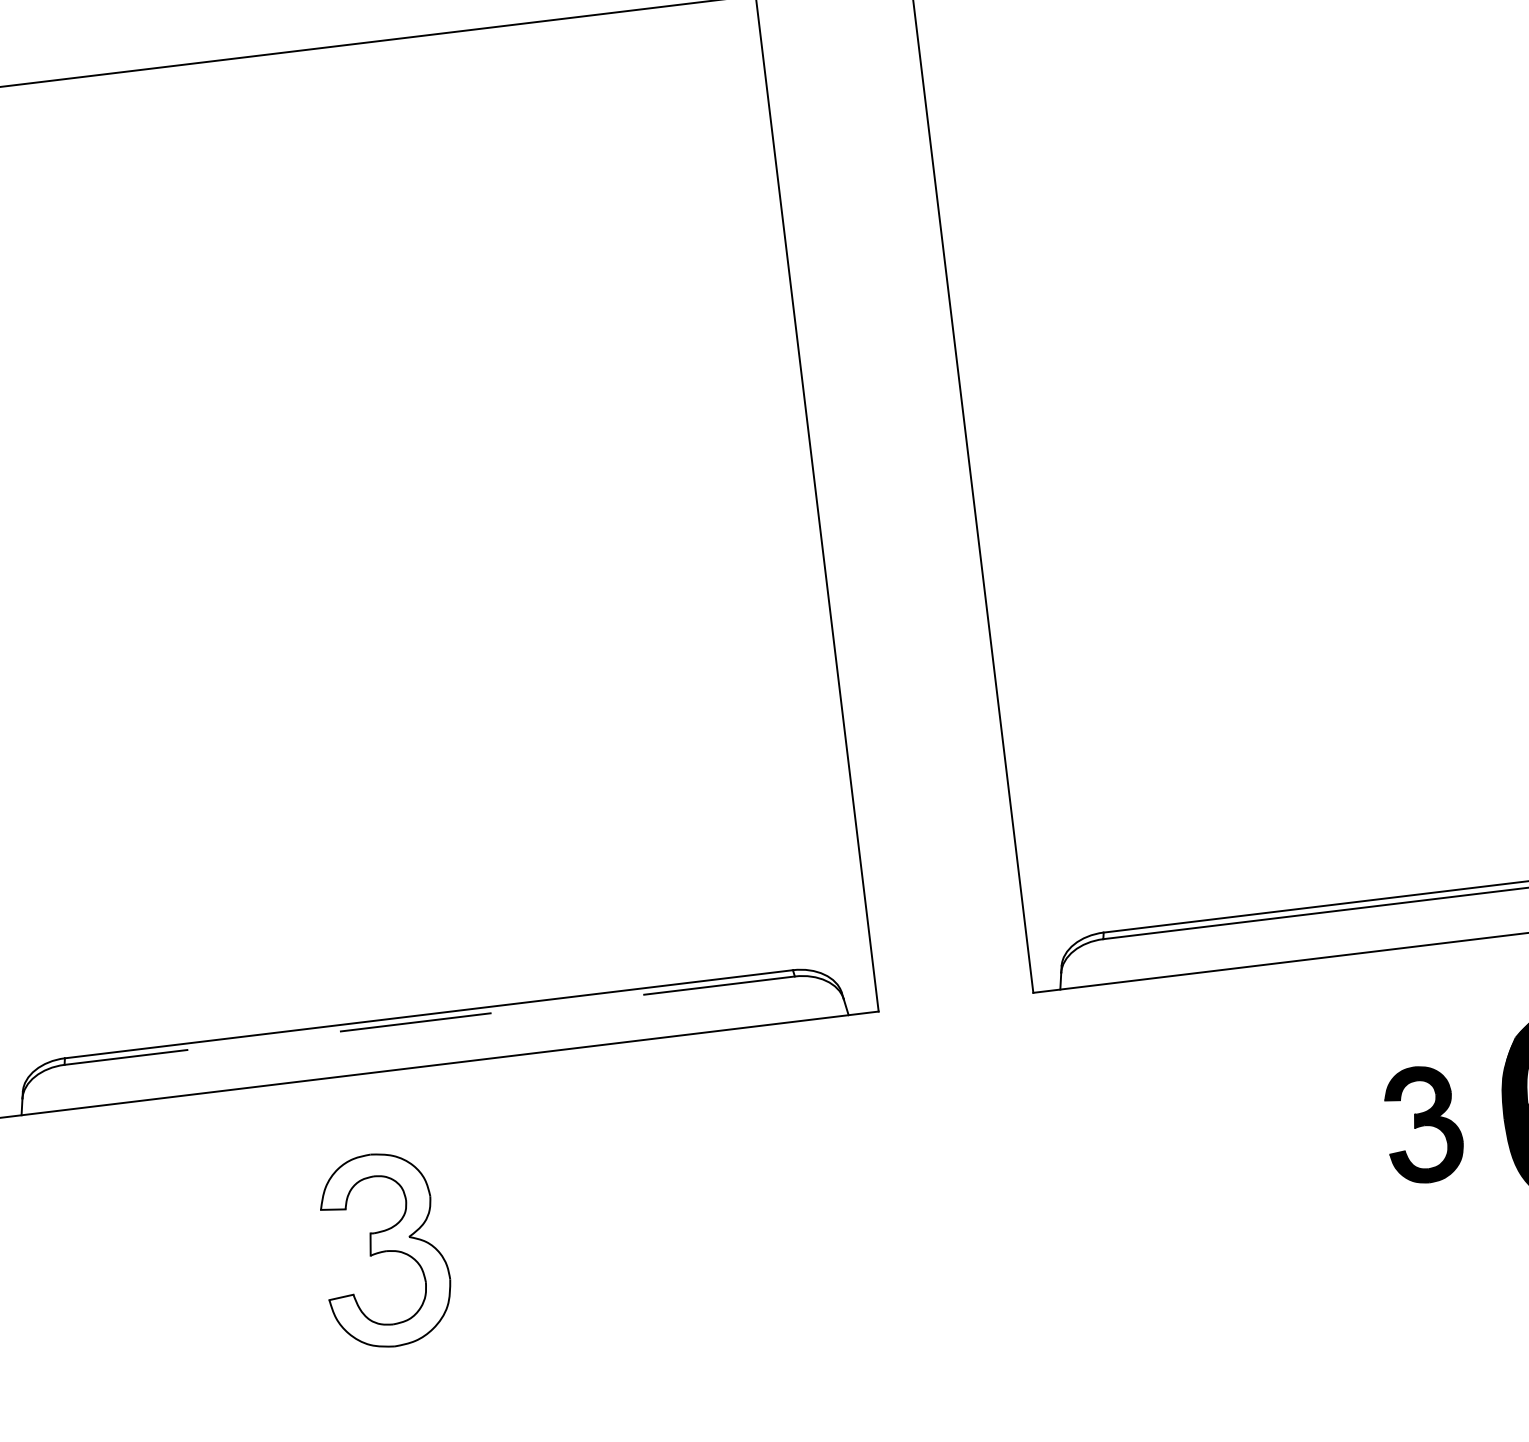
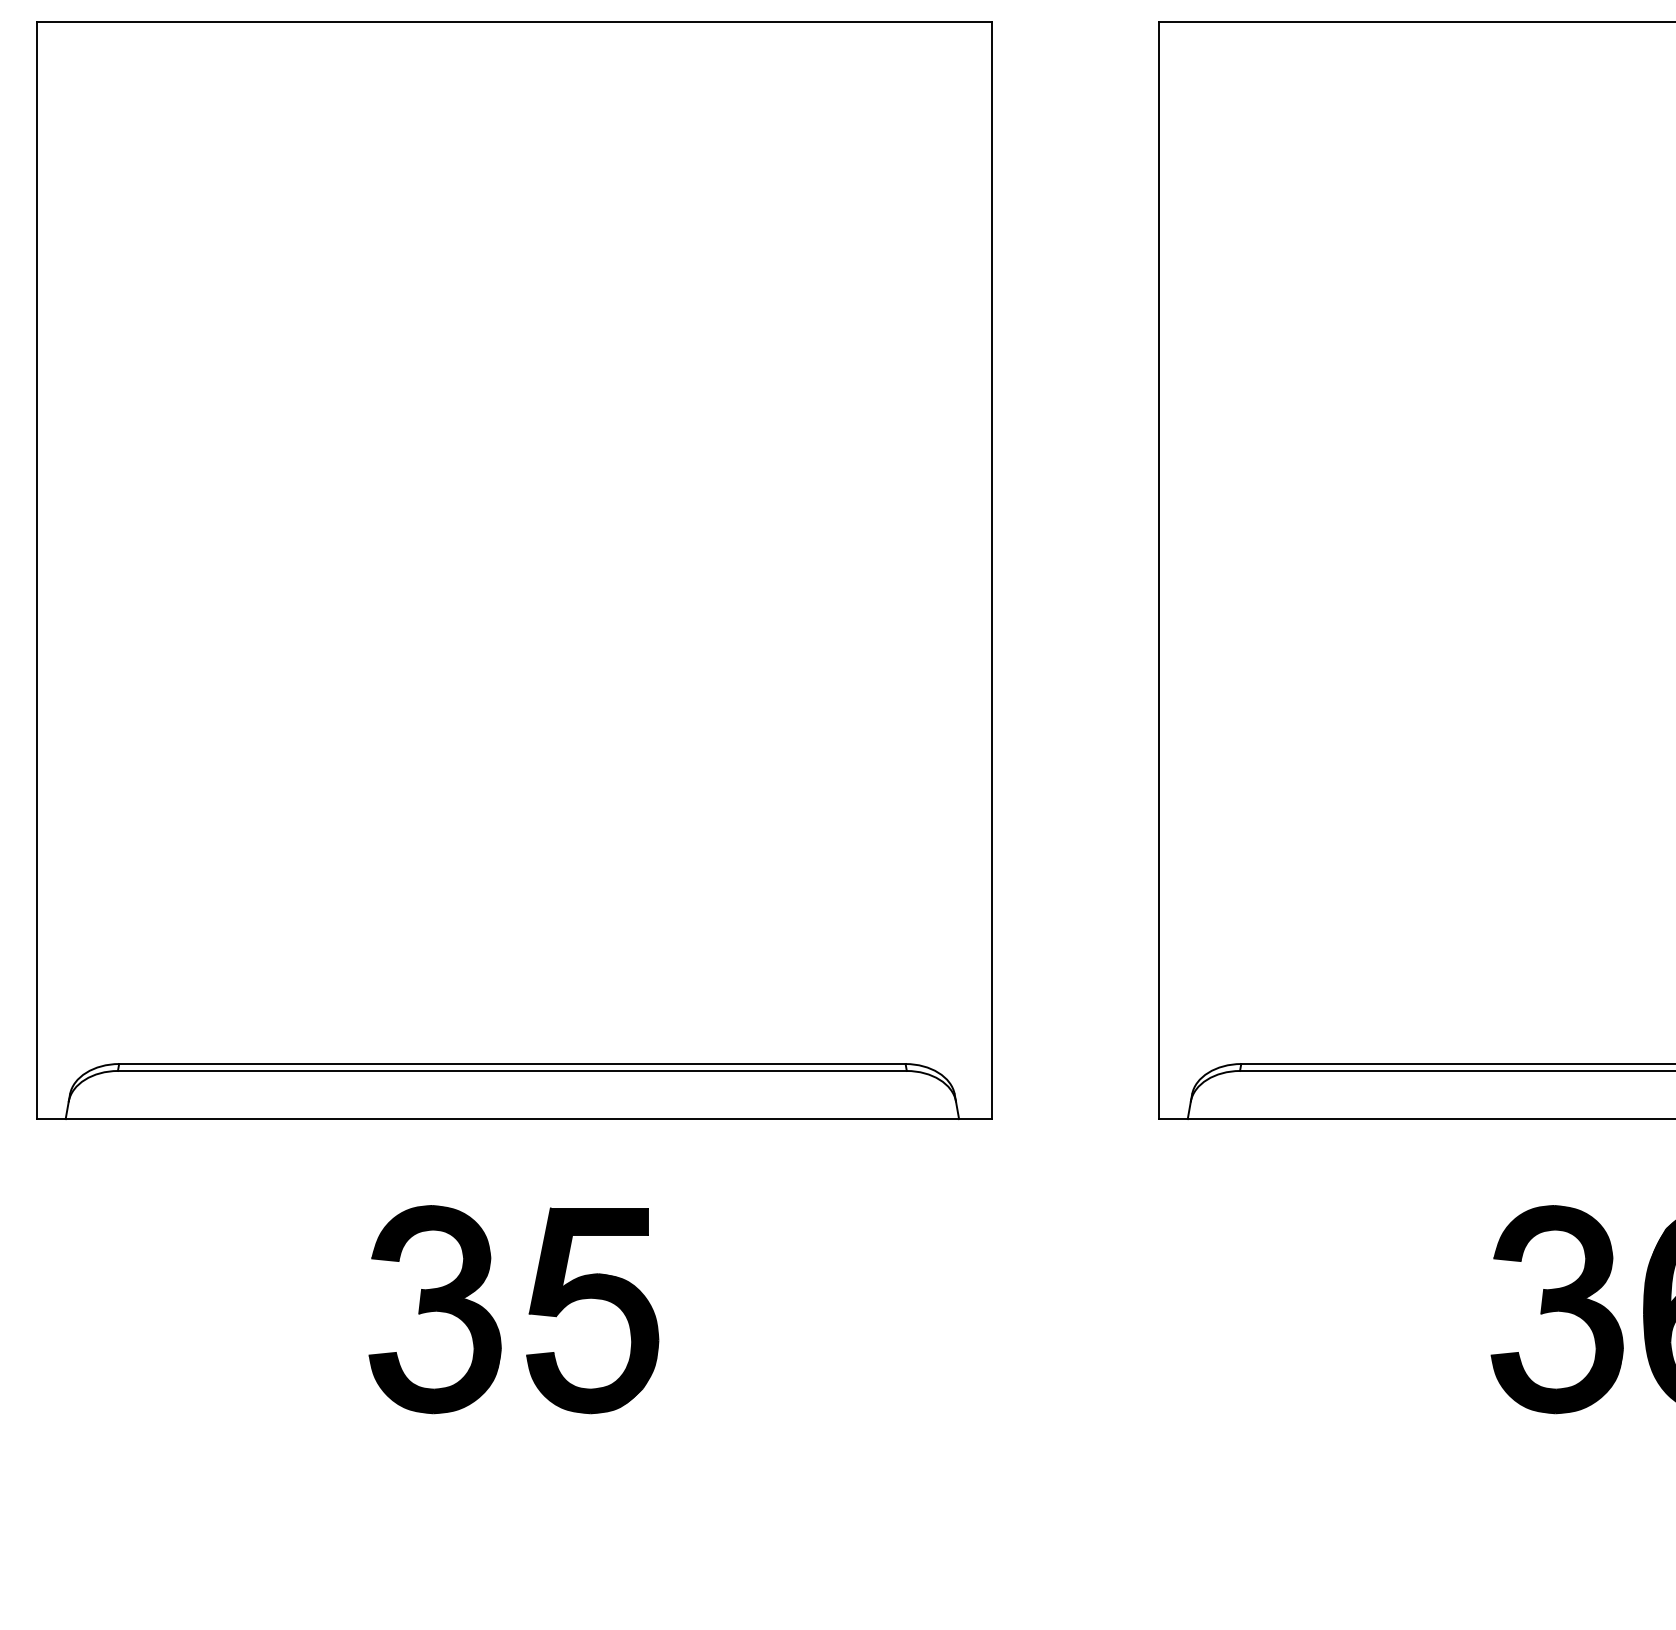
line: (428, 1020) -> (511, 1070), dashed -> solid
part: (1423, 1124) -> (1556, 1309), size x1.67
part: (533, 1222) -> (596, 1299), added
fill: (384, 1250) -> (434, 1309), added

